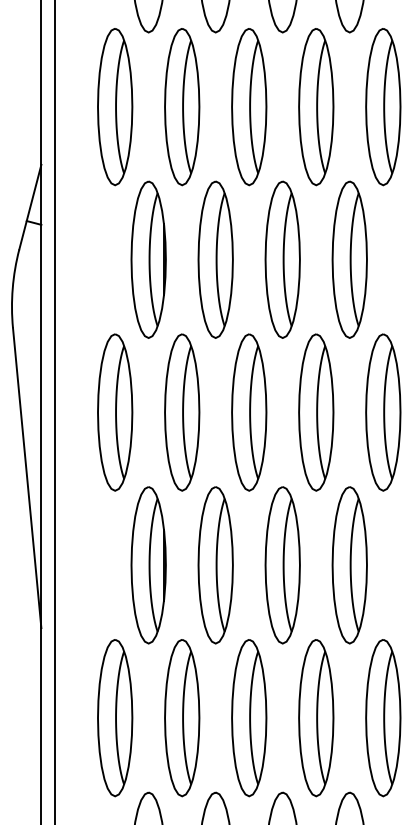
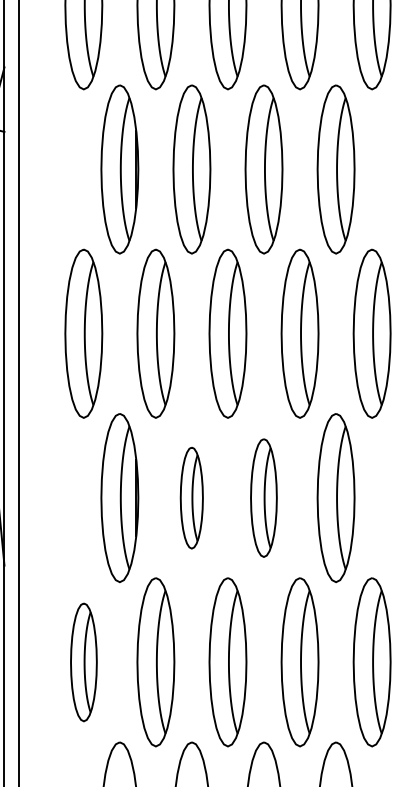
part: (215, 565) -> (191, 498), size x0.6
part: (282, 565) -> (263, 498), size x0.7
part: (115, 718) -> (84, 662), size x0.7

